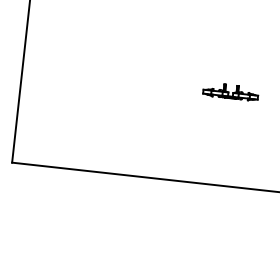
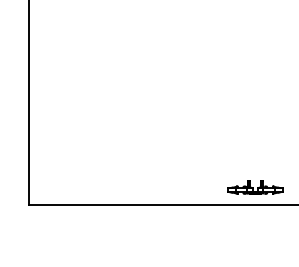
part: (231, 92) -> (255, 187), moved

